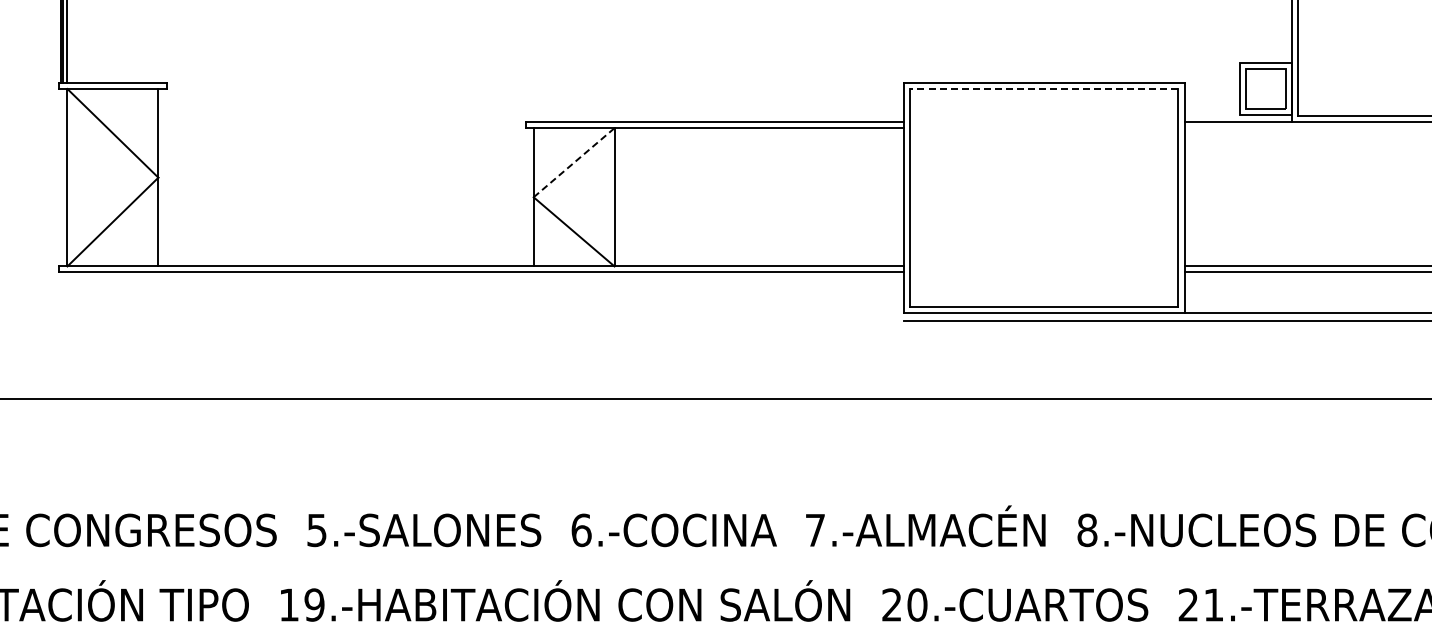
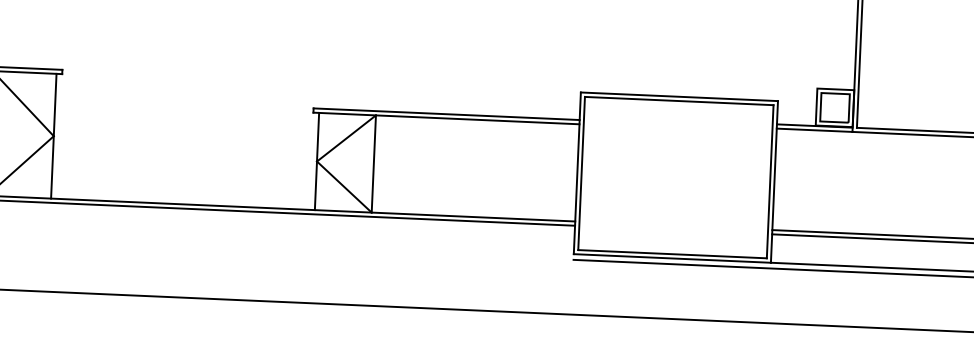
line: (1043, 88) -> (678, 100), dashed -> solid
line: (1238, 116) -> (814, 126), added
line: (573, 163) -> (346, 138), dashed -> solid

